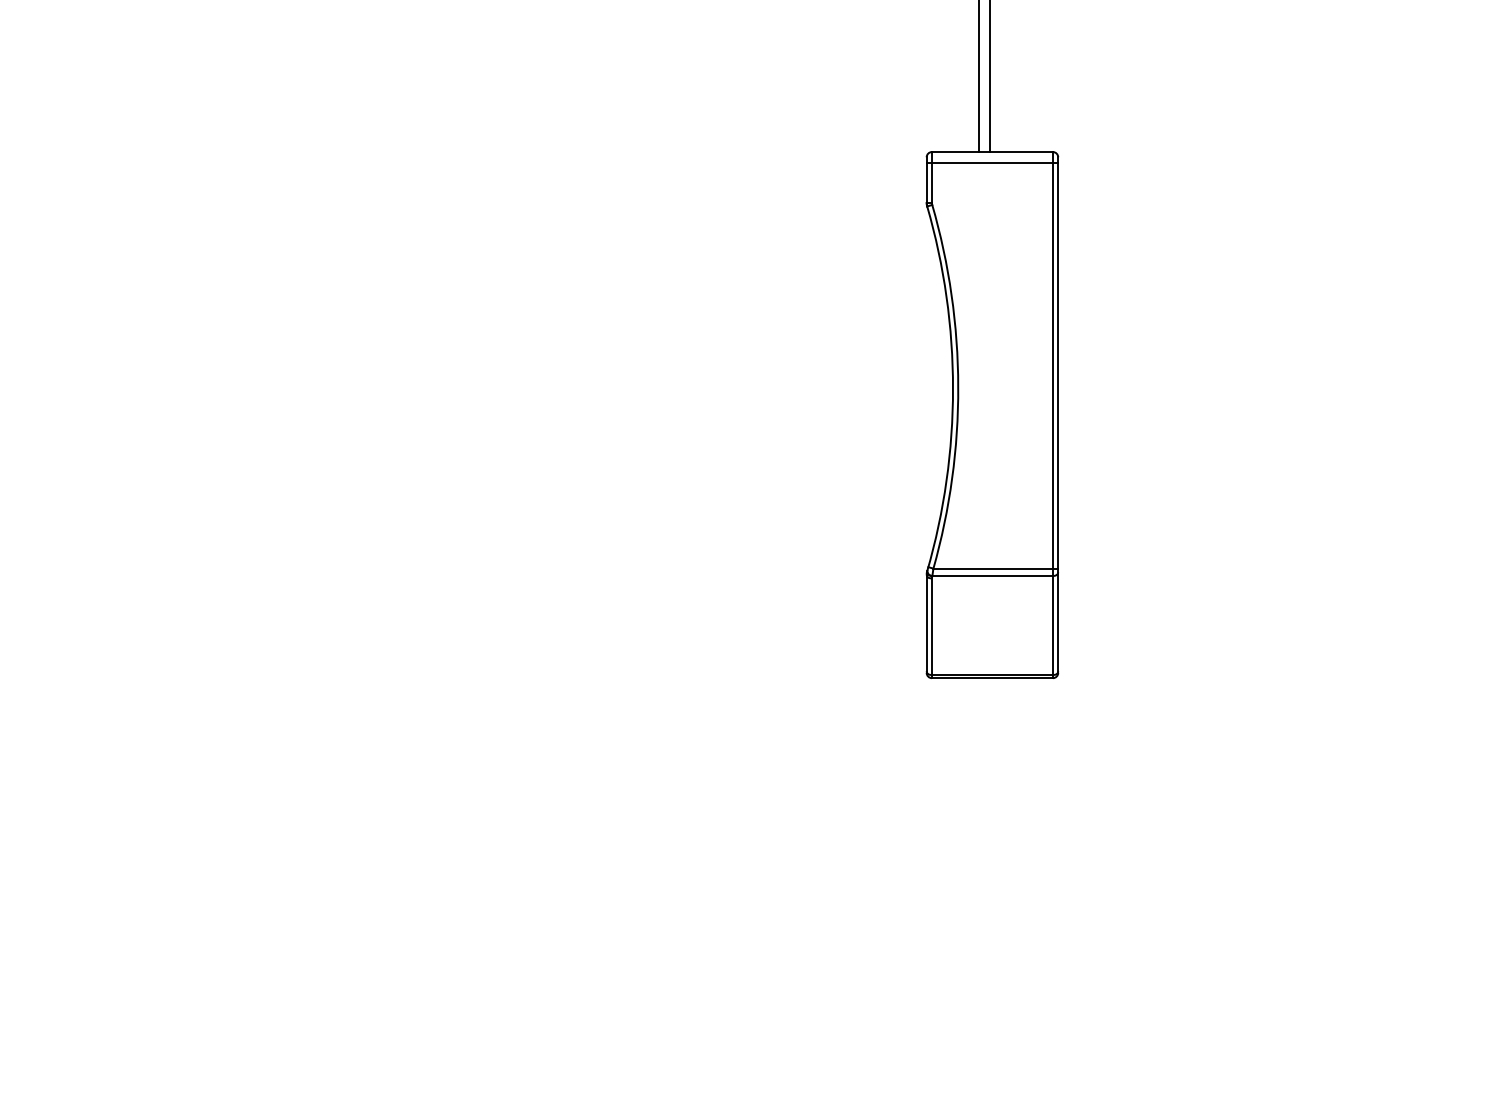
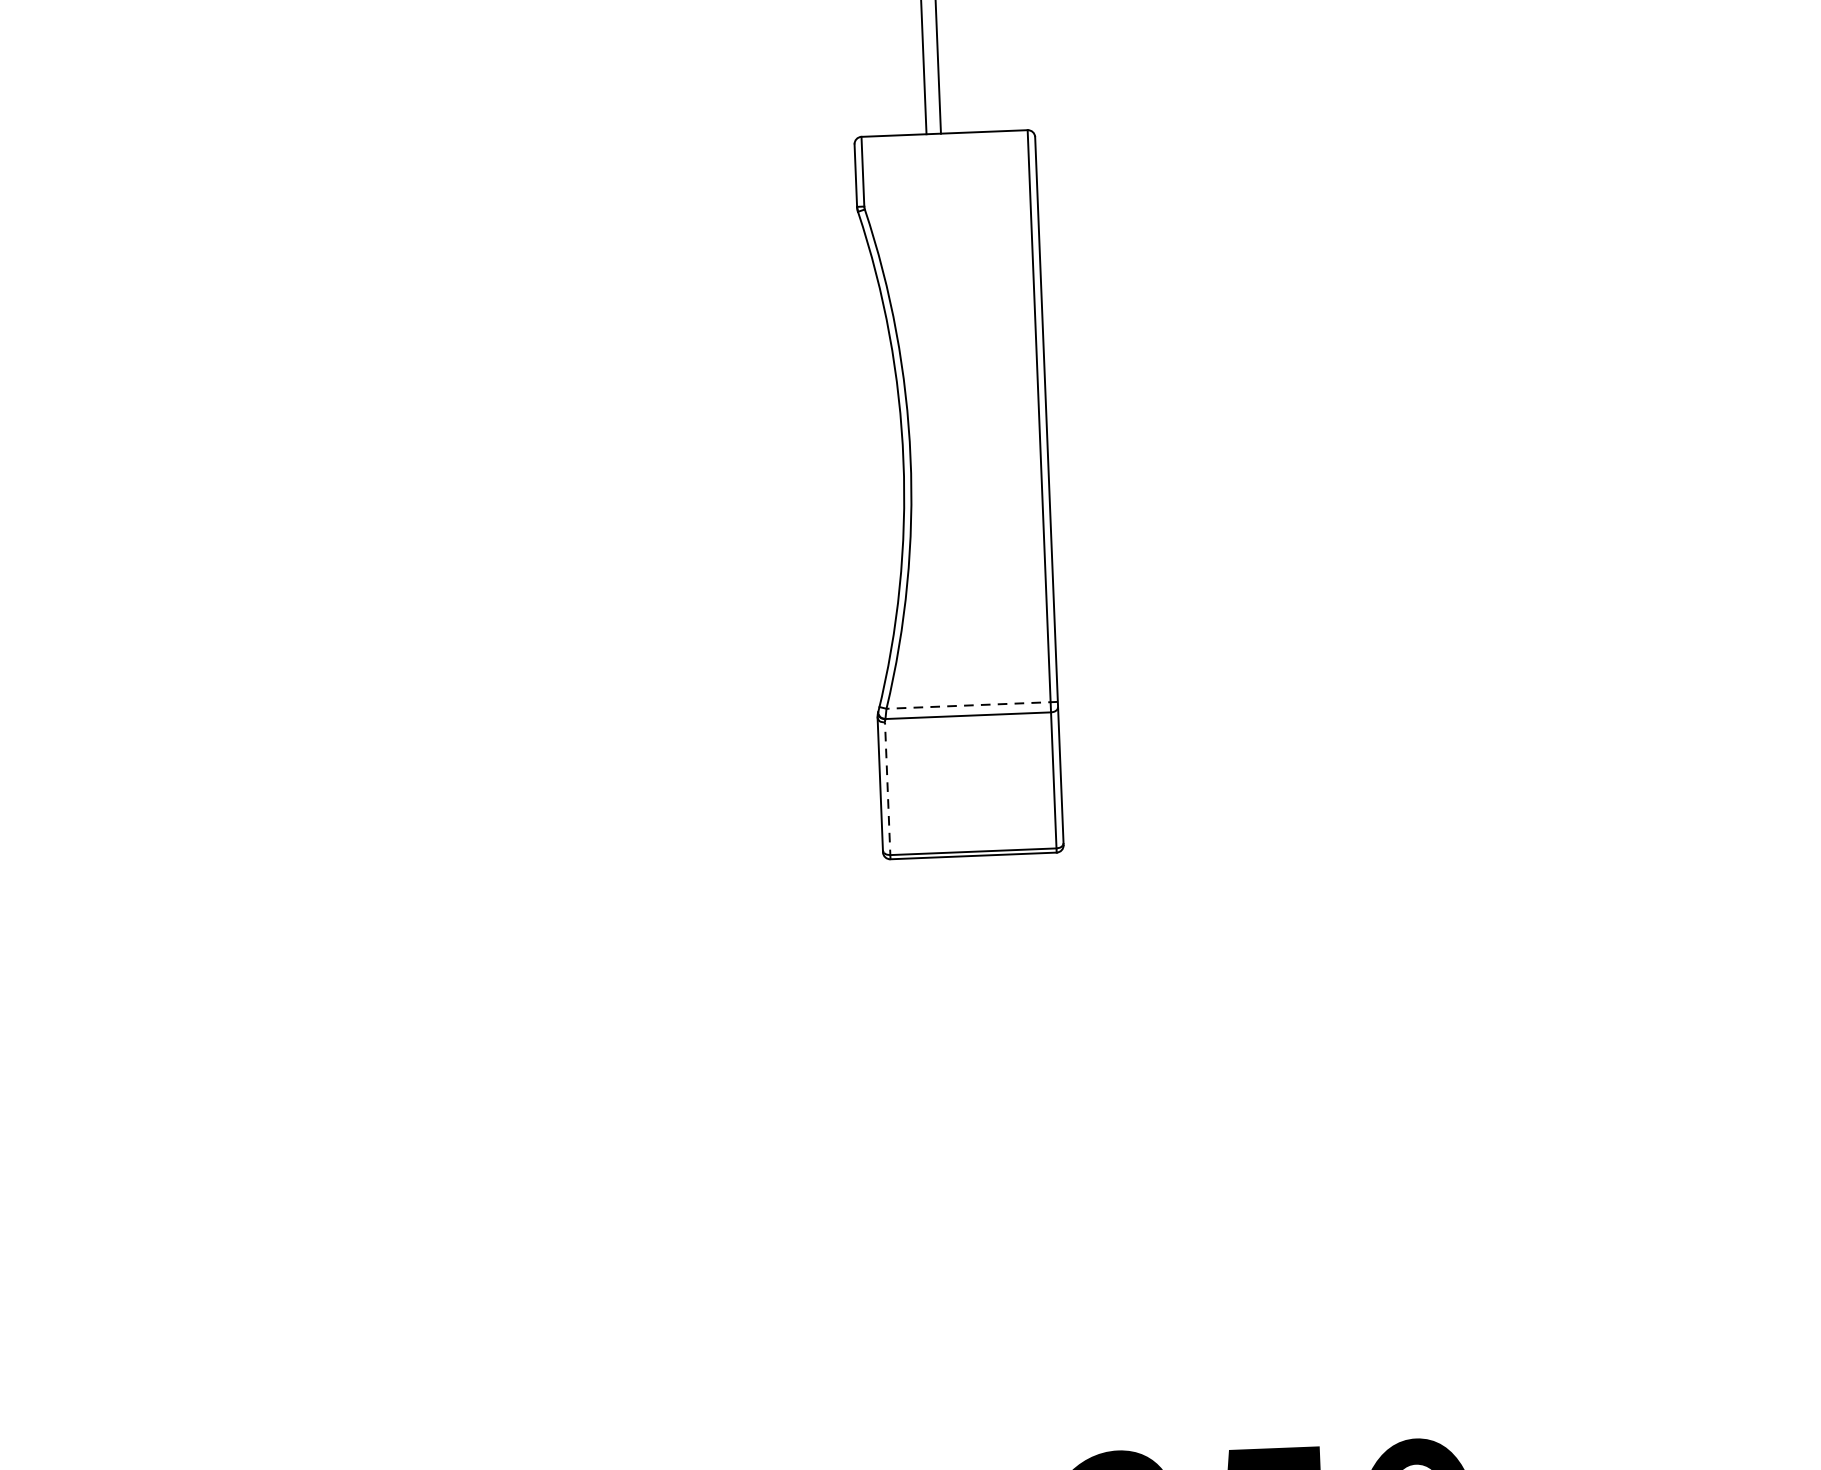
line: (992, 162) -> (945, 147), removed
line: (995, 568) -> (971, 705), solid -> dashed
line: (931, 628) -> (887, 791), solid -> dashed

